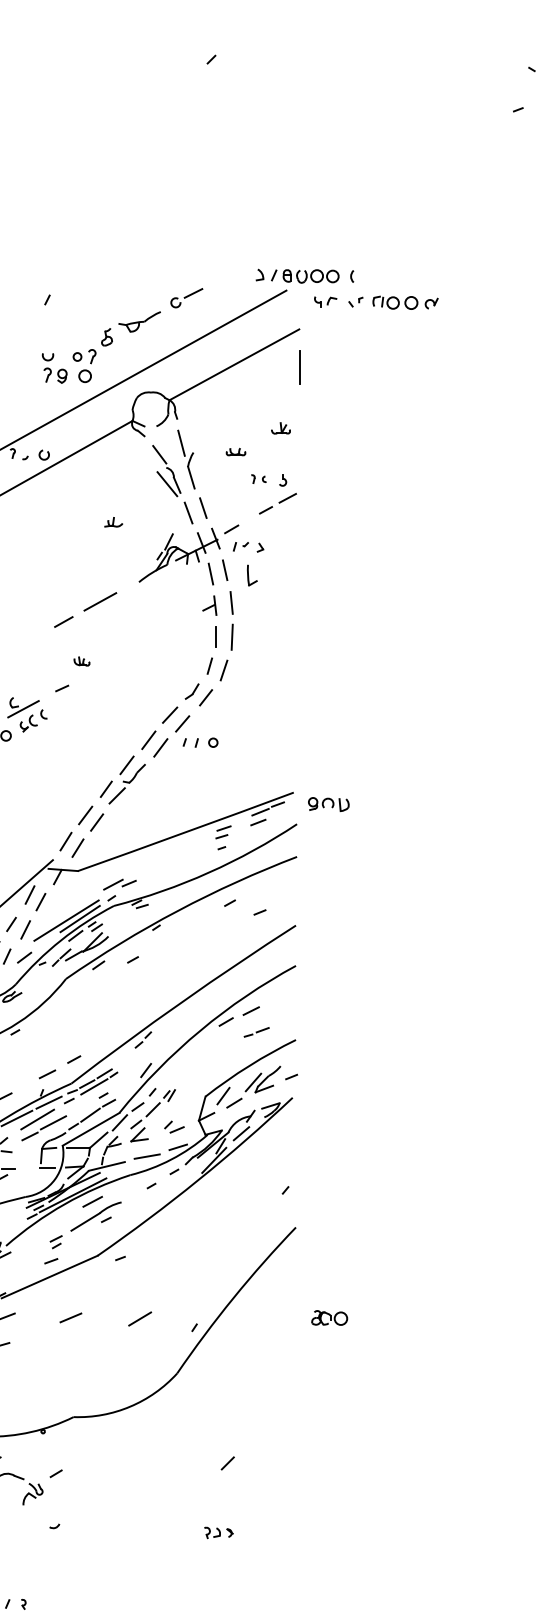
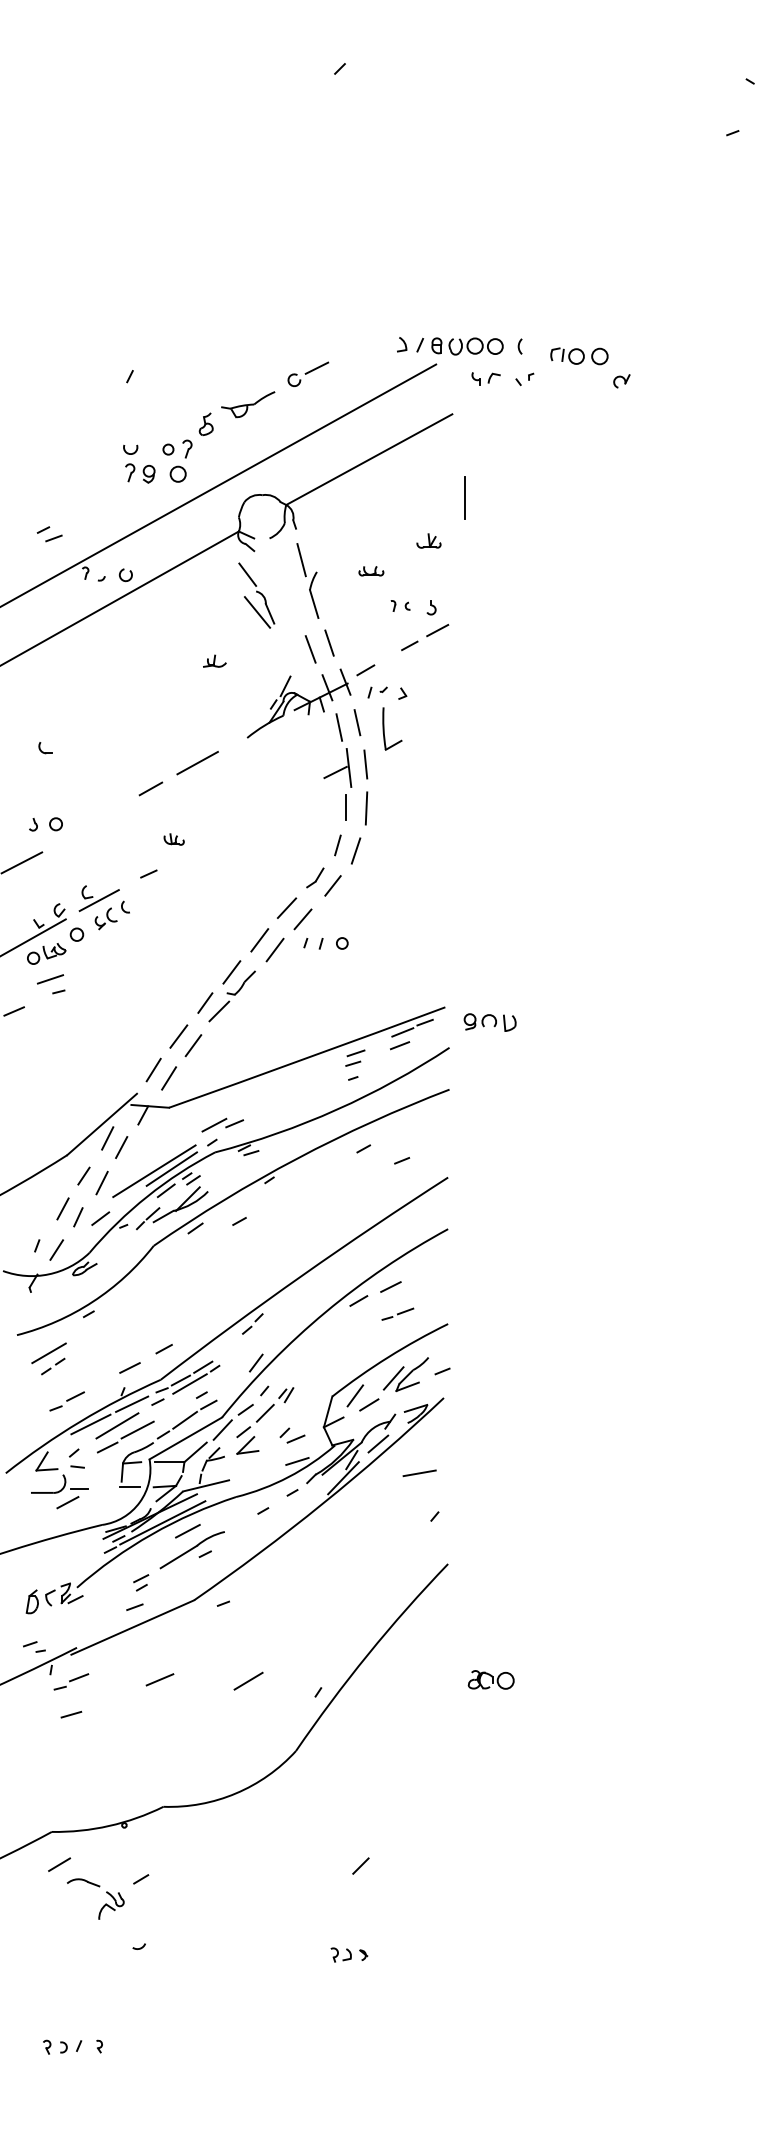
part: (395, 303) -> (579, 356), moved
line: (300, 367) -> (464, 497), moved
part: (166, 470) -> (256, 595), moved
part: (251, 575) -> (391, 729), size x1.6
part: (209, 605) -> (337, 767), size x1.6
line: (147, 1156) -> (419, 1473), moved

